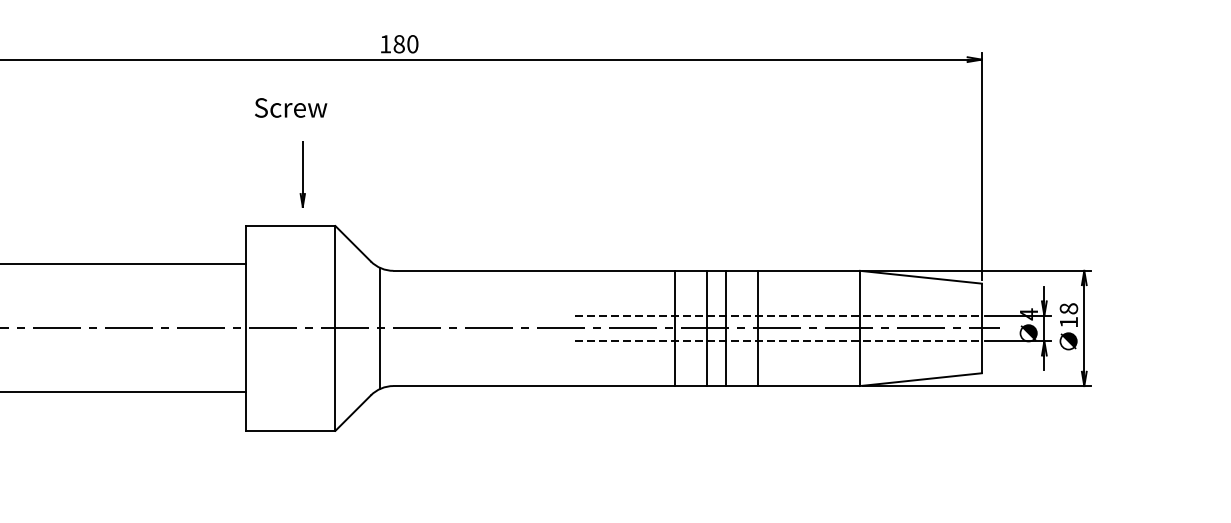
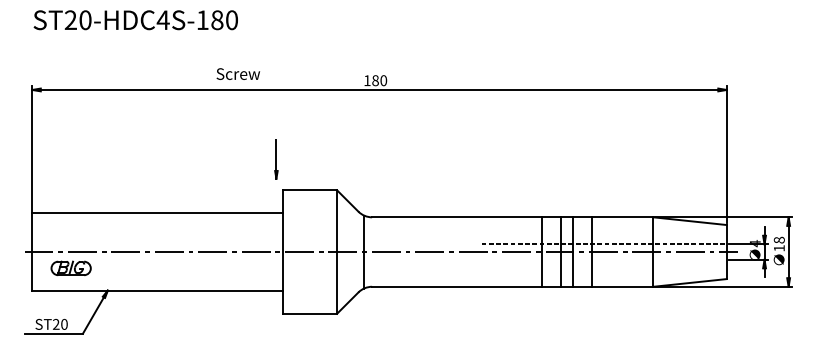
text: (291, 106) -> (238, 73), moved
part: (302, 174) -> (276, 159), moved
line: (777, 340) -> (603, 259), removed

